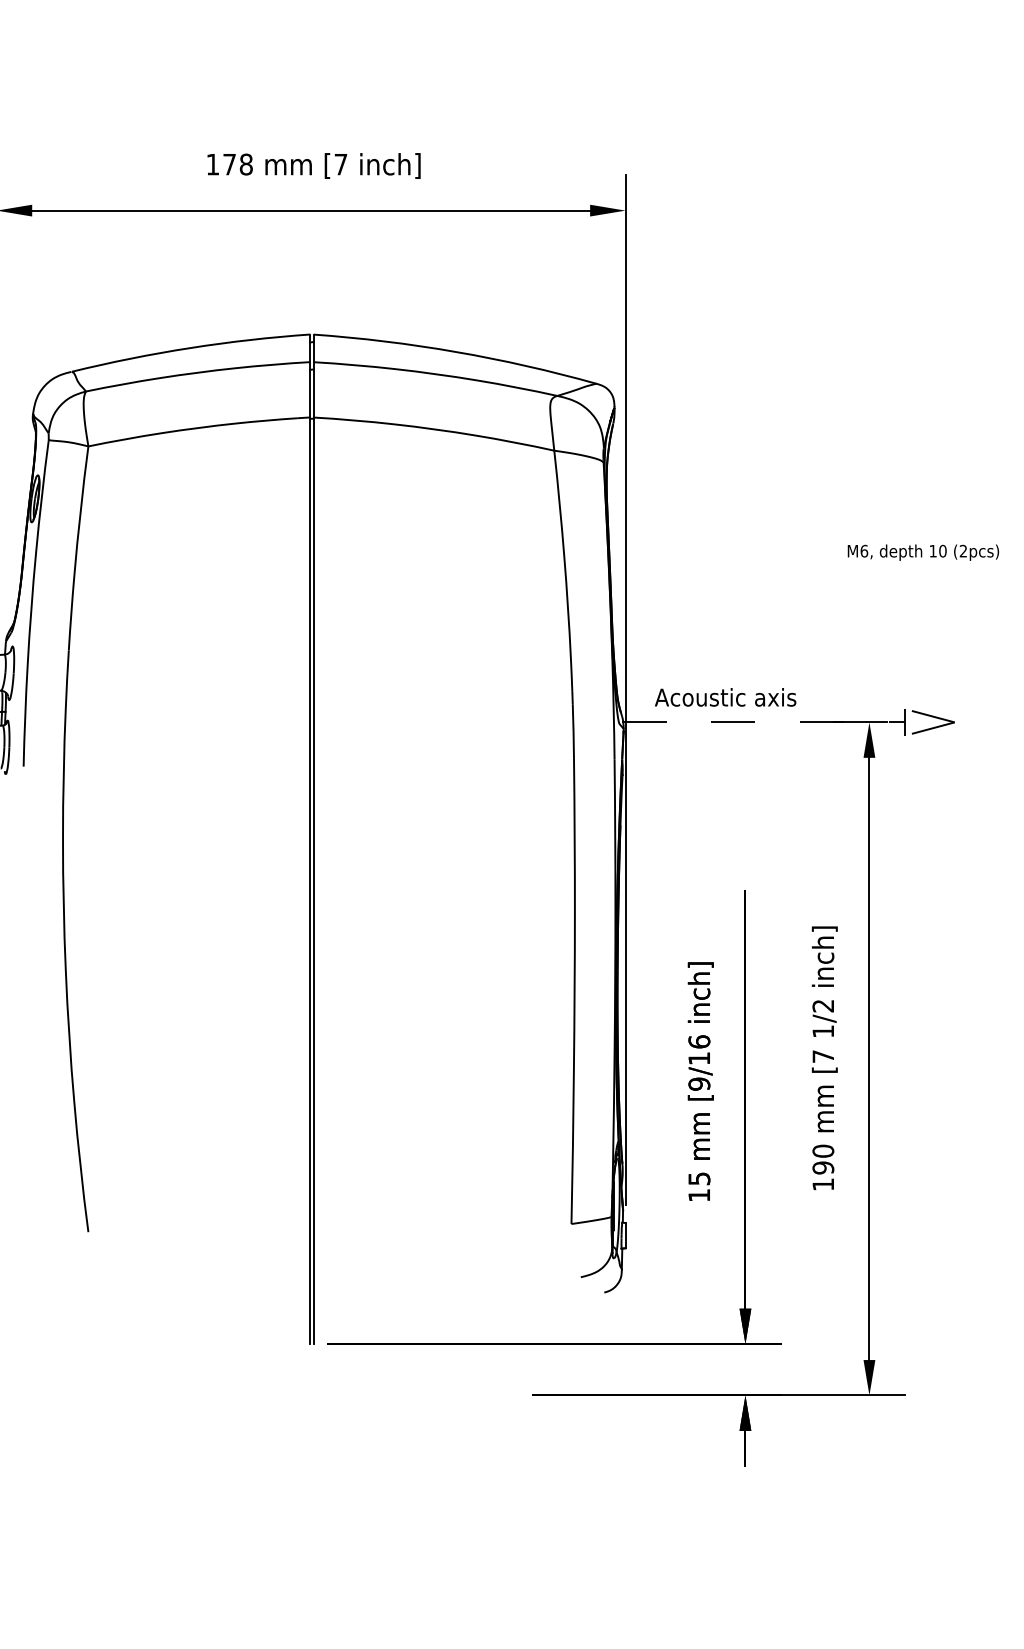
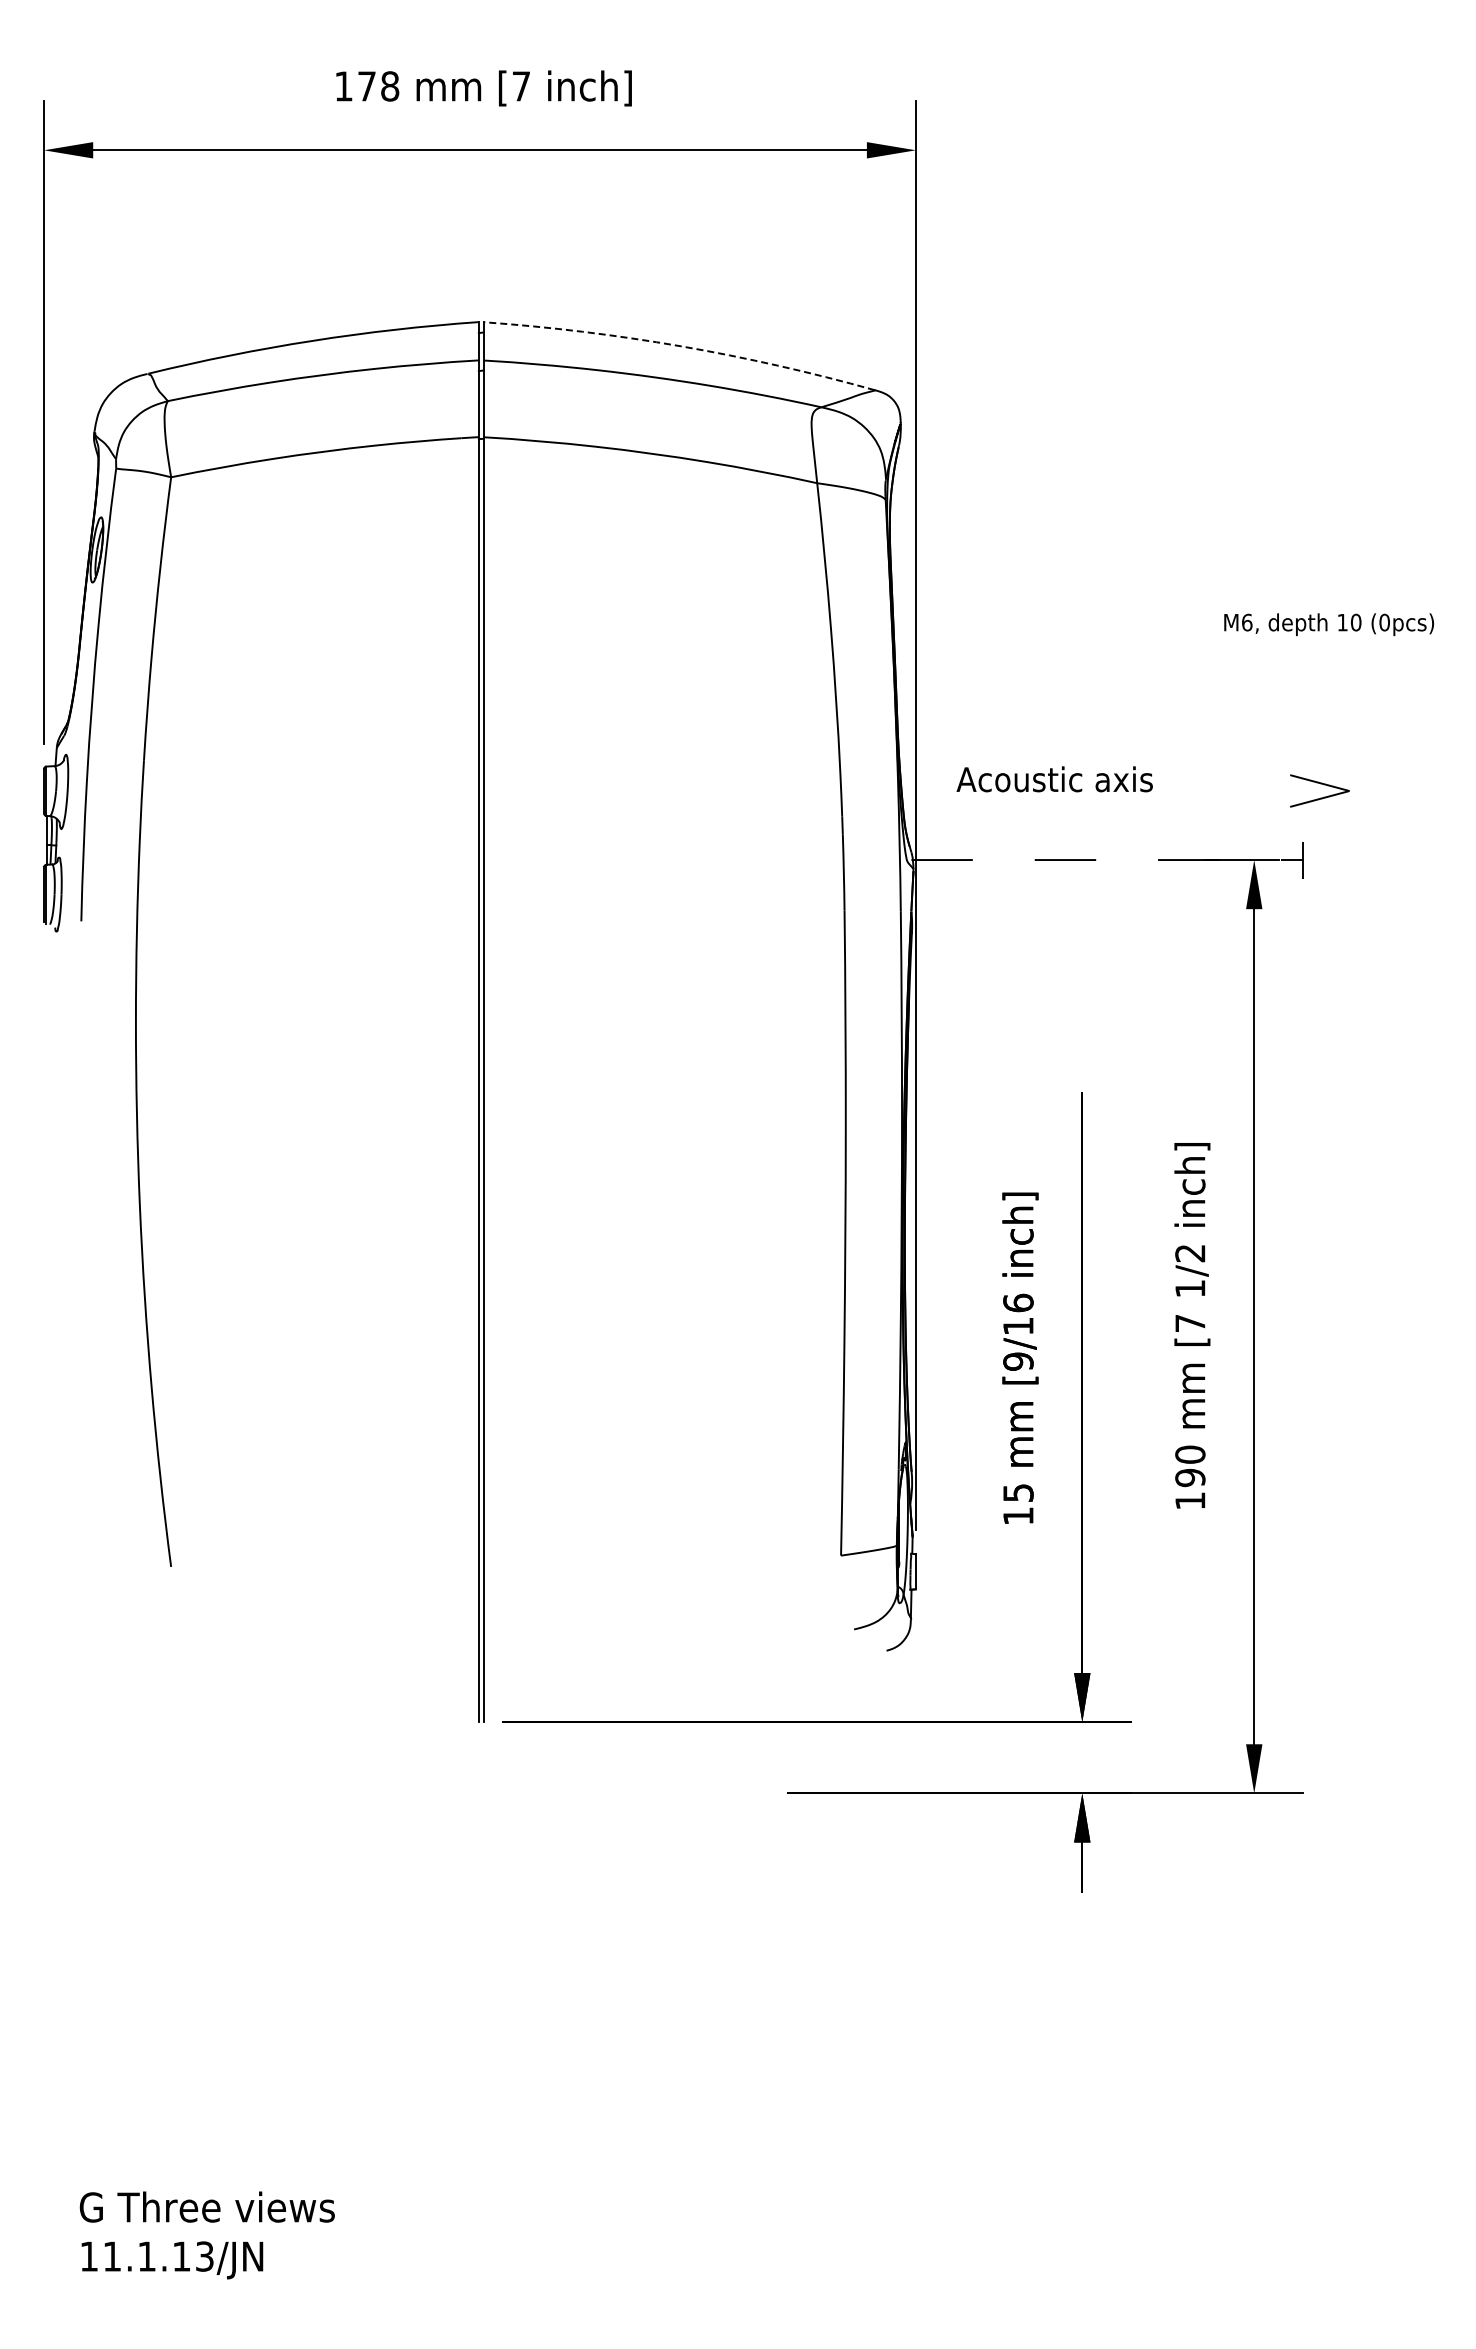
arc: (455, 352) -> (680, 346), solid -> dashed
text: (963, 551) -> (1384, 622), (2pcs) -> (0pcs)
text: (725, 697) -> (1054, 779), moved
part: (933, 717) -> (1320, 784), moved

